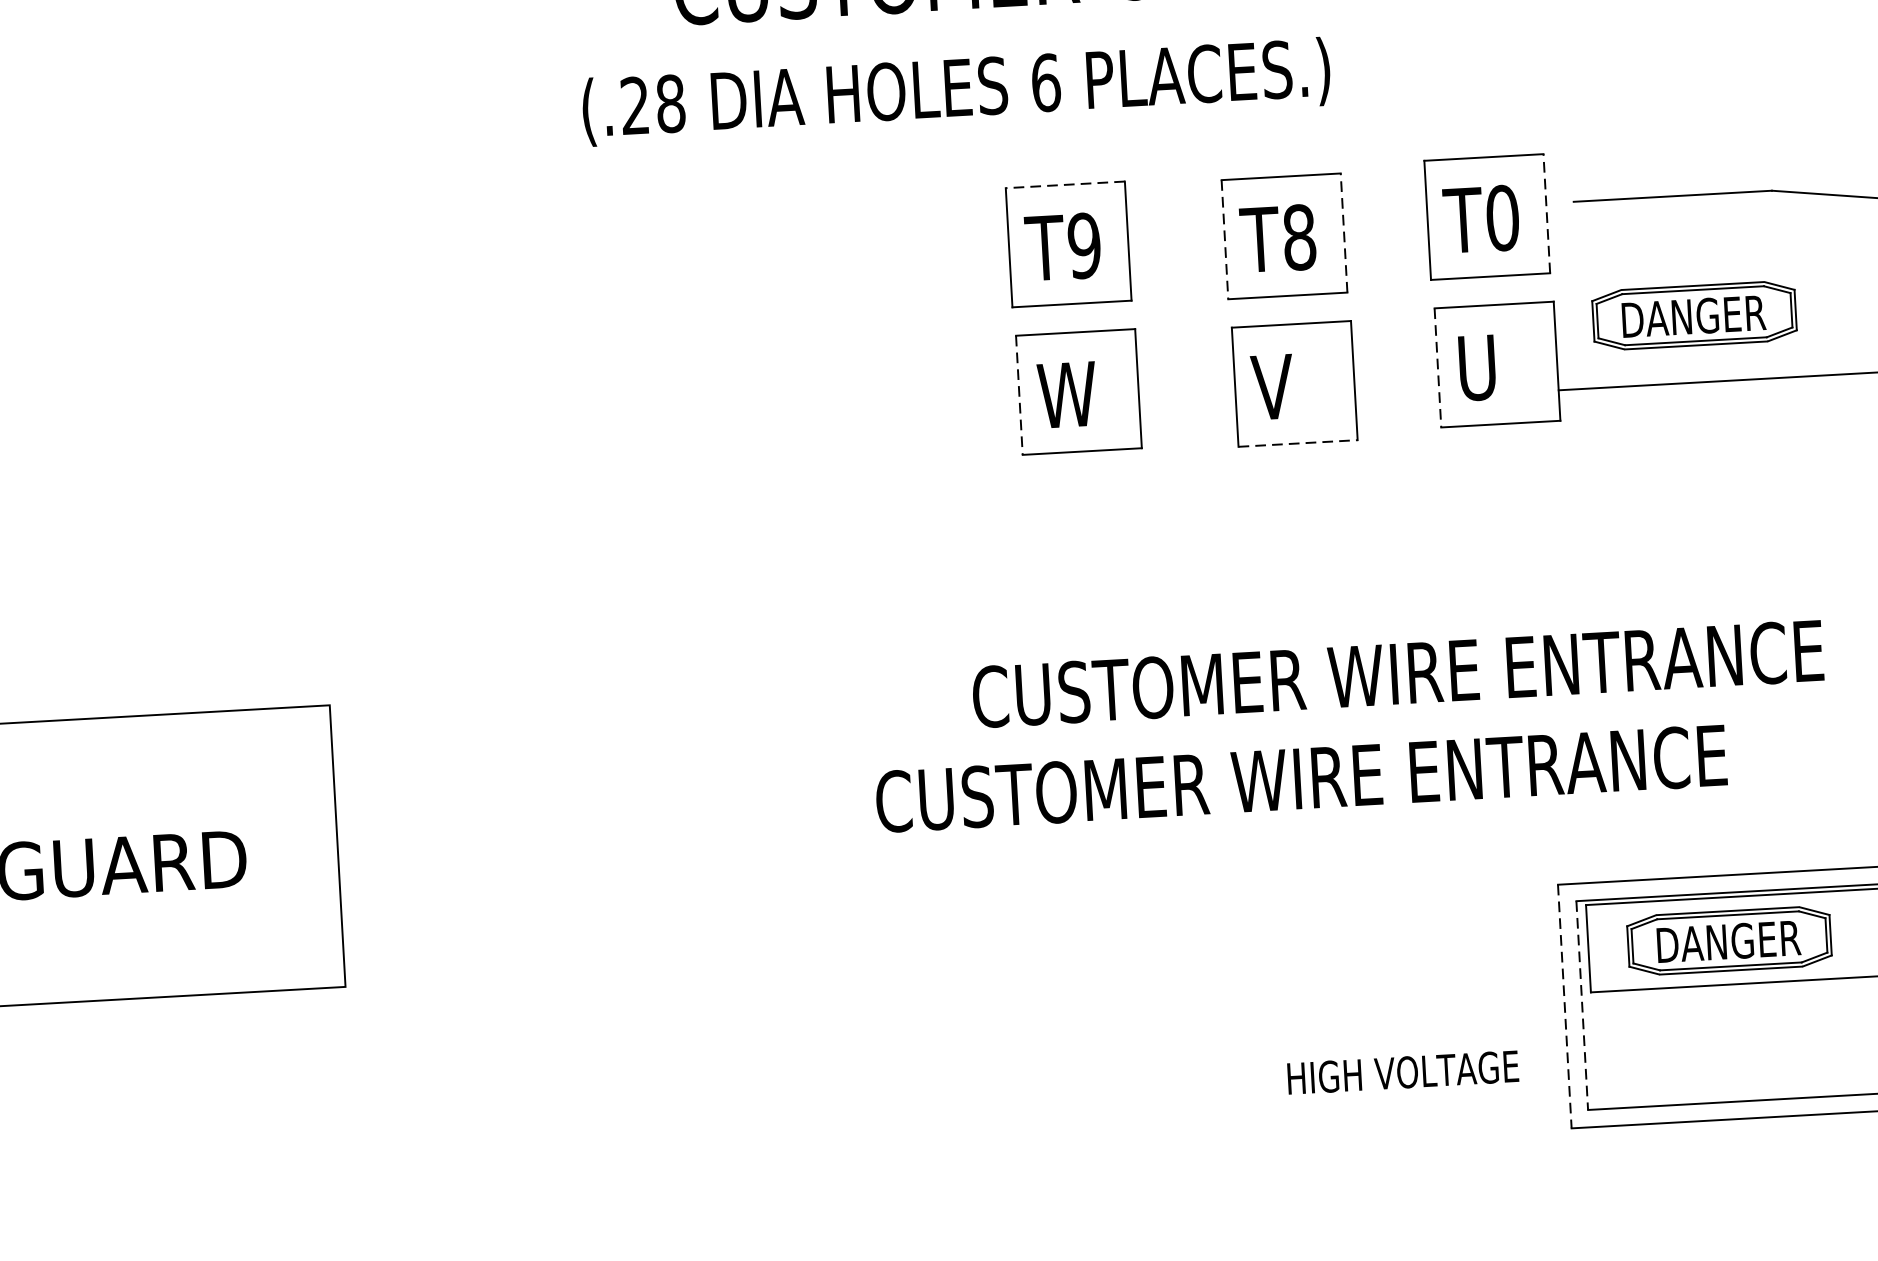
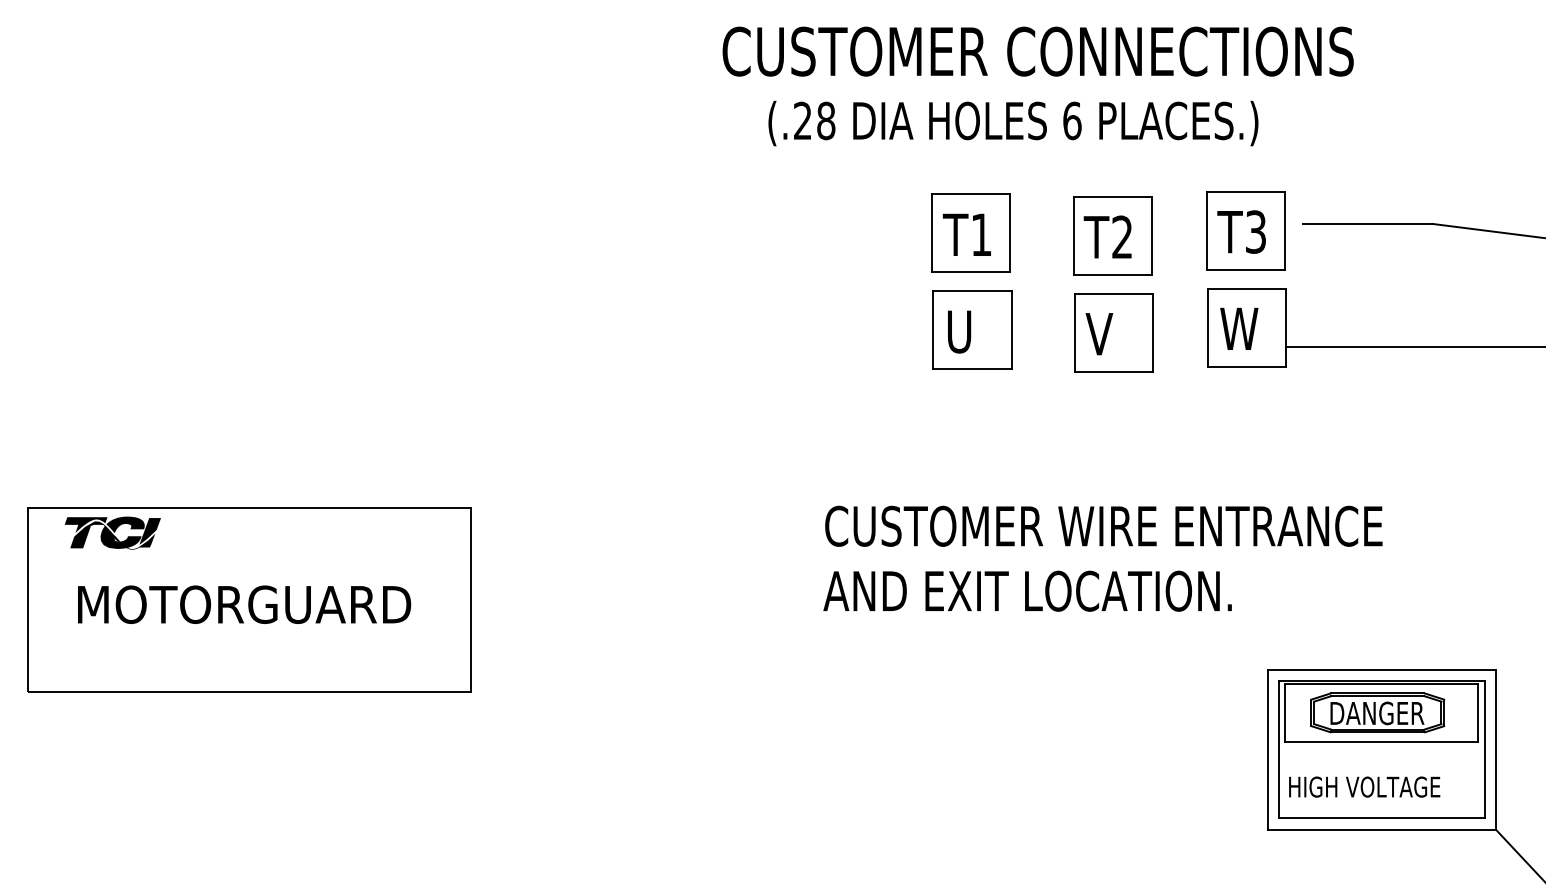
text: (956, 91) -> (1013, 123), moved
line: (1064, 185) -> (970, 194), dashed -> solid
line: (1546, 213) -> (1284, 230), dashed -> solid
text: (1501, 217) -> (1255, 231), T0 -> T3
line: (1343, 232) -> (1151, 235), dashed -> solid
text: (1299, 237) -> (1122, 237), T8 -> T2
line: (1224, 240) -> (1073, 236), dashed -> solid
text: (1084, 245) -> (981, 234), T9 -> T1
part: (1694, 315) -> (1377, 302), removed
text: (1485, 366) -> (1239, 328), U -> W
line: (1438, 369) -> (1208, 328), dashed -> solid
text: (1066, 394) -> (964, 331), W -> U
line: (1019, 395) -> (933, 330), dashed -> solid
line: (1298, 442) -> (1114, 371), dashed -> solid
text: (1397, 672) -> (1103, 525), moved
text: (1299, 777) -> (1102, 590), CUSTOMER WIRE ENTRANCE -> AND EXIT LOCATION.
line: (1564, 1006) -> (1267, 749), dashed -> solid
line: (1582, 1006) -> (1279, 750), dashed -> solid
text: (1402, 1071) -> (1364, 786), moved

